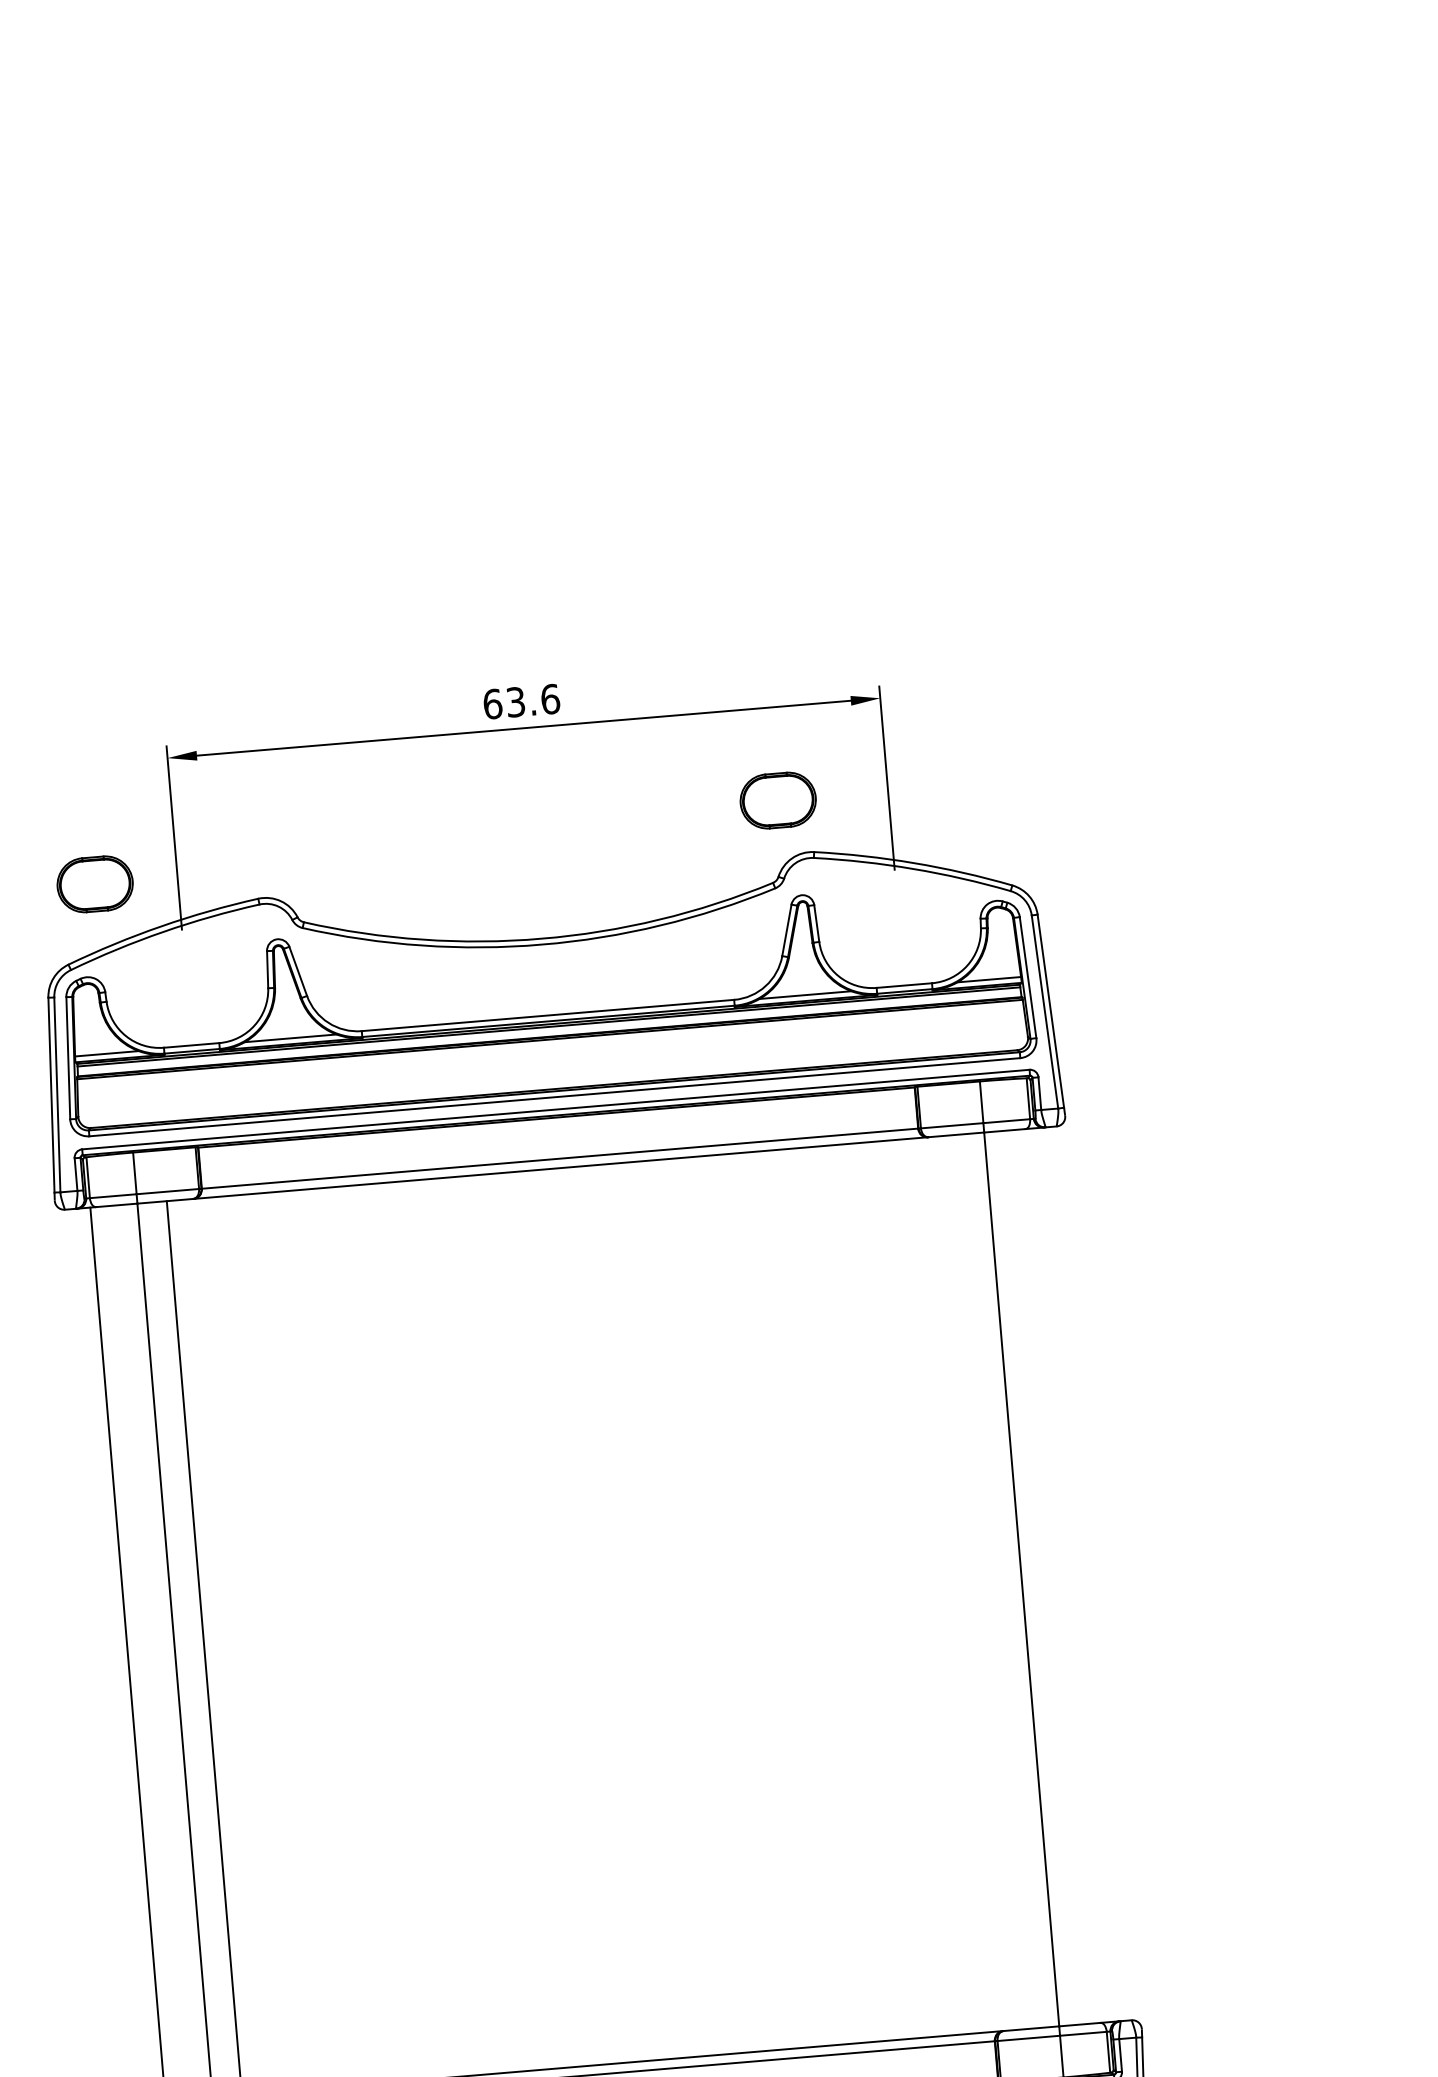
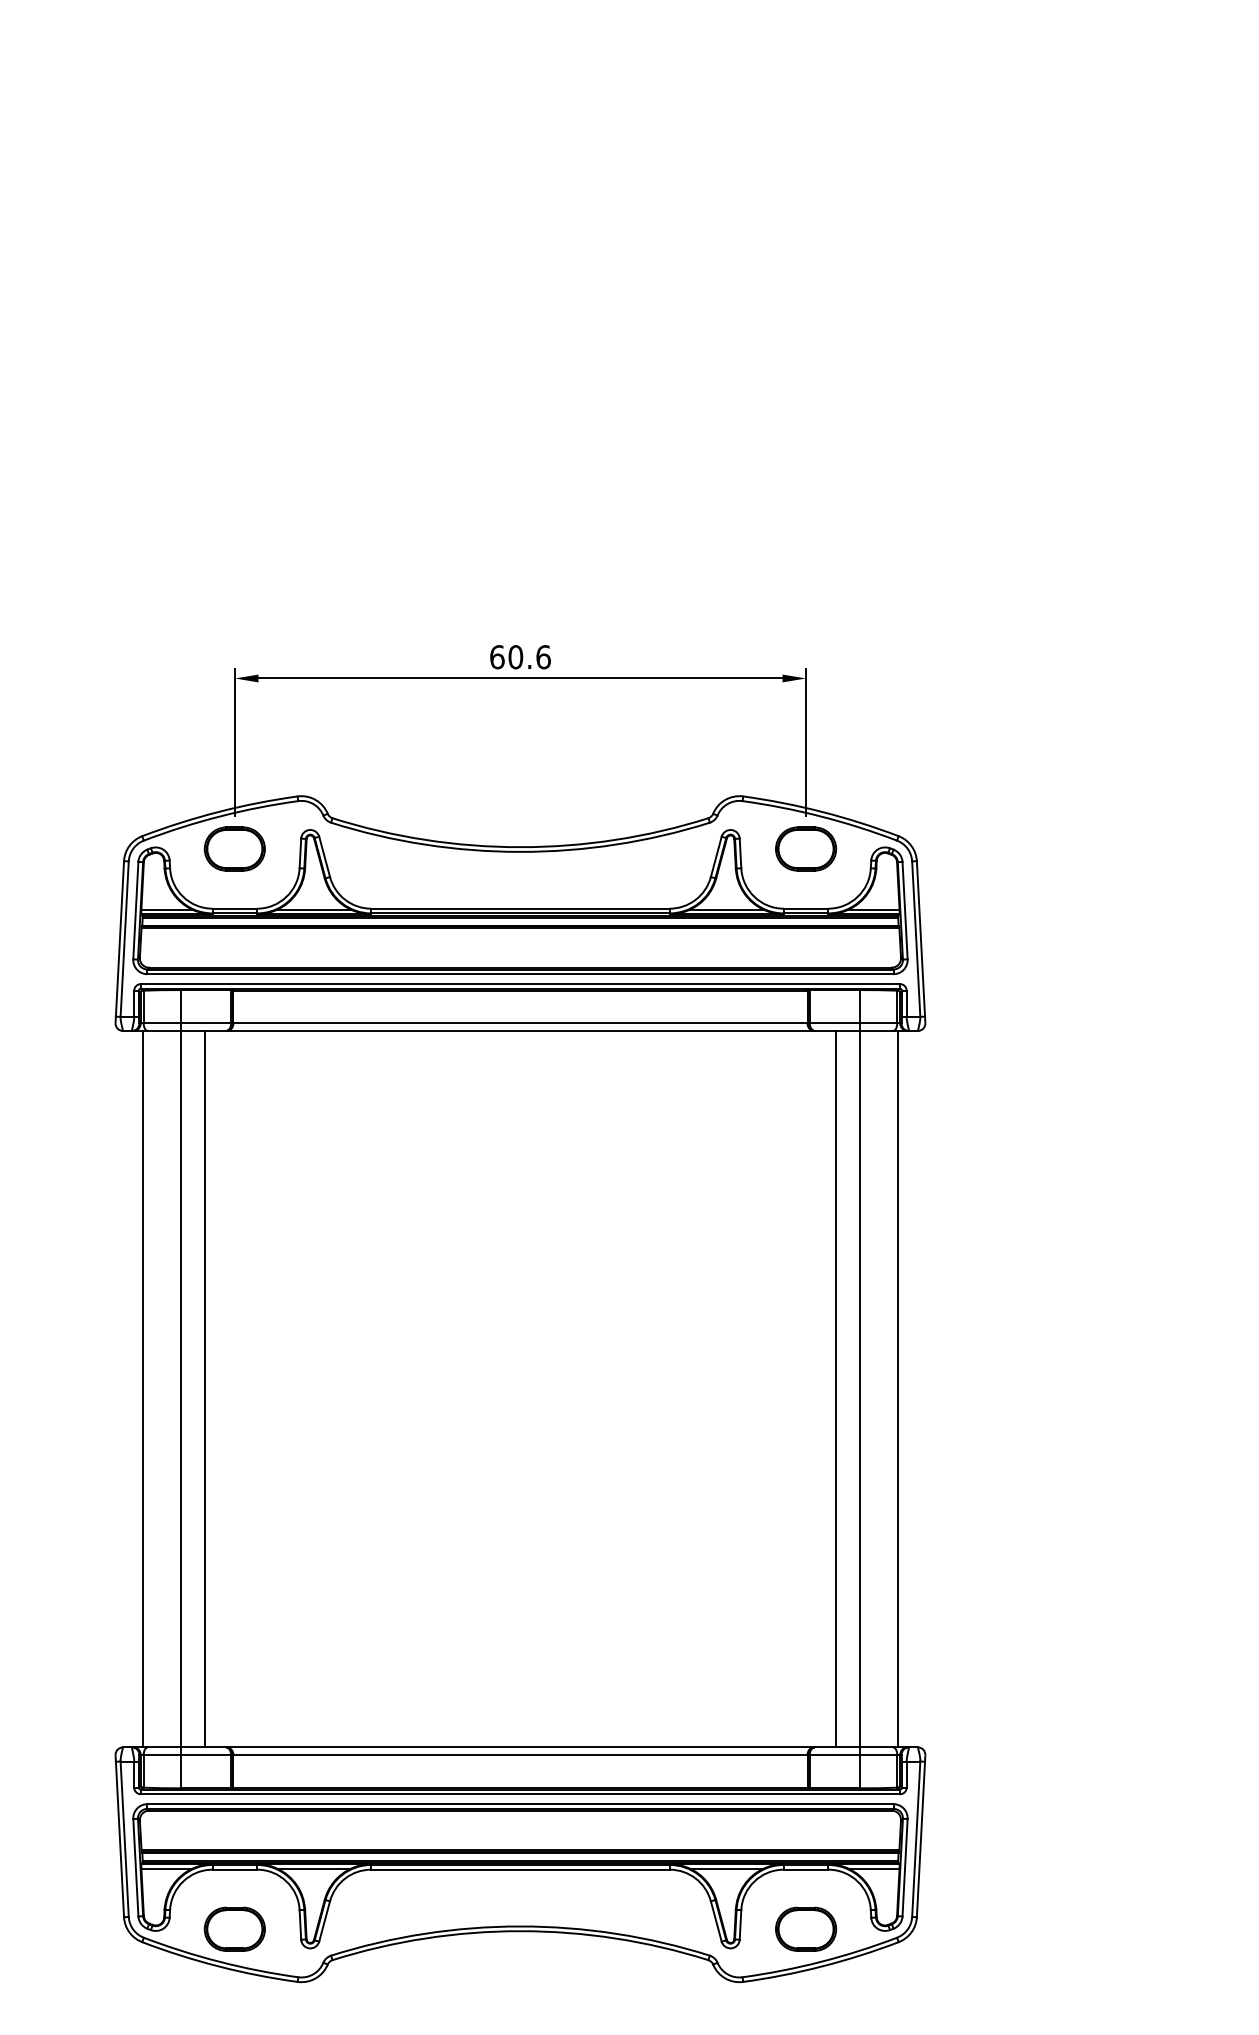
text: (515, 702) -> (515, 657), 63.6 -> 60.6
part: (778, 799) -> (806, 848), moved
part: (94, 883) -> (234, 848), moved
line: (1068, 1575) -> (897, 1389), added
line: (992, 1582) -> (836, 1389), added

